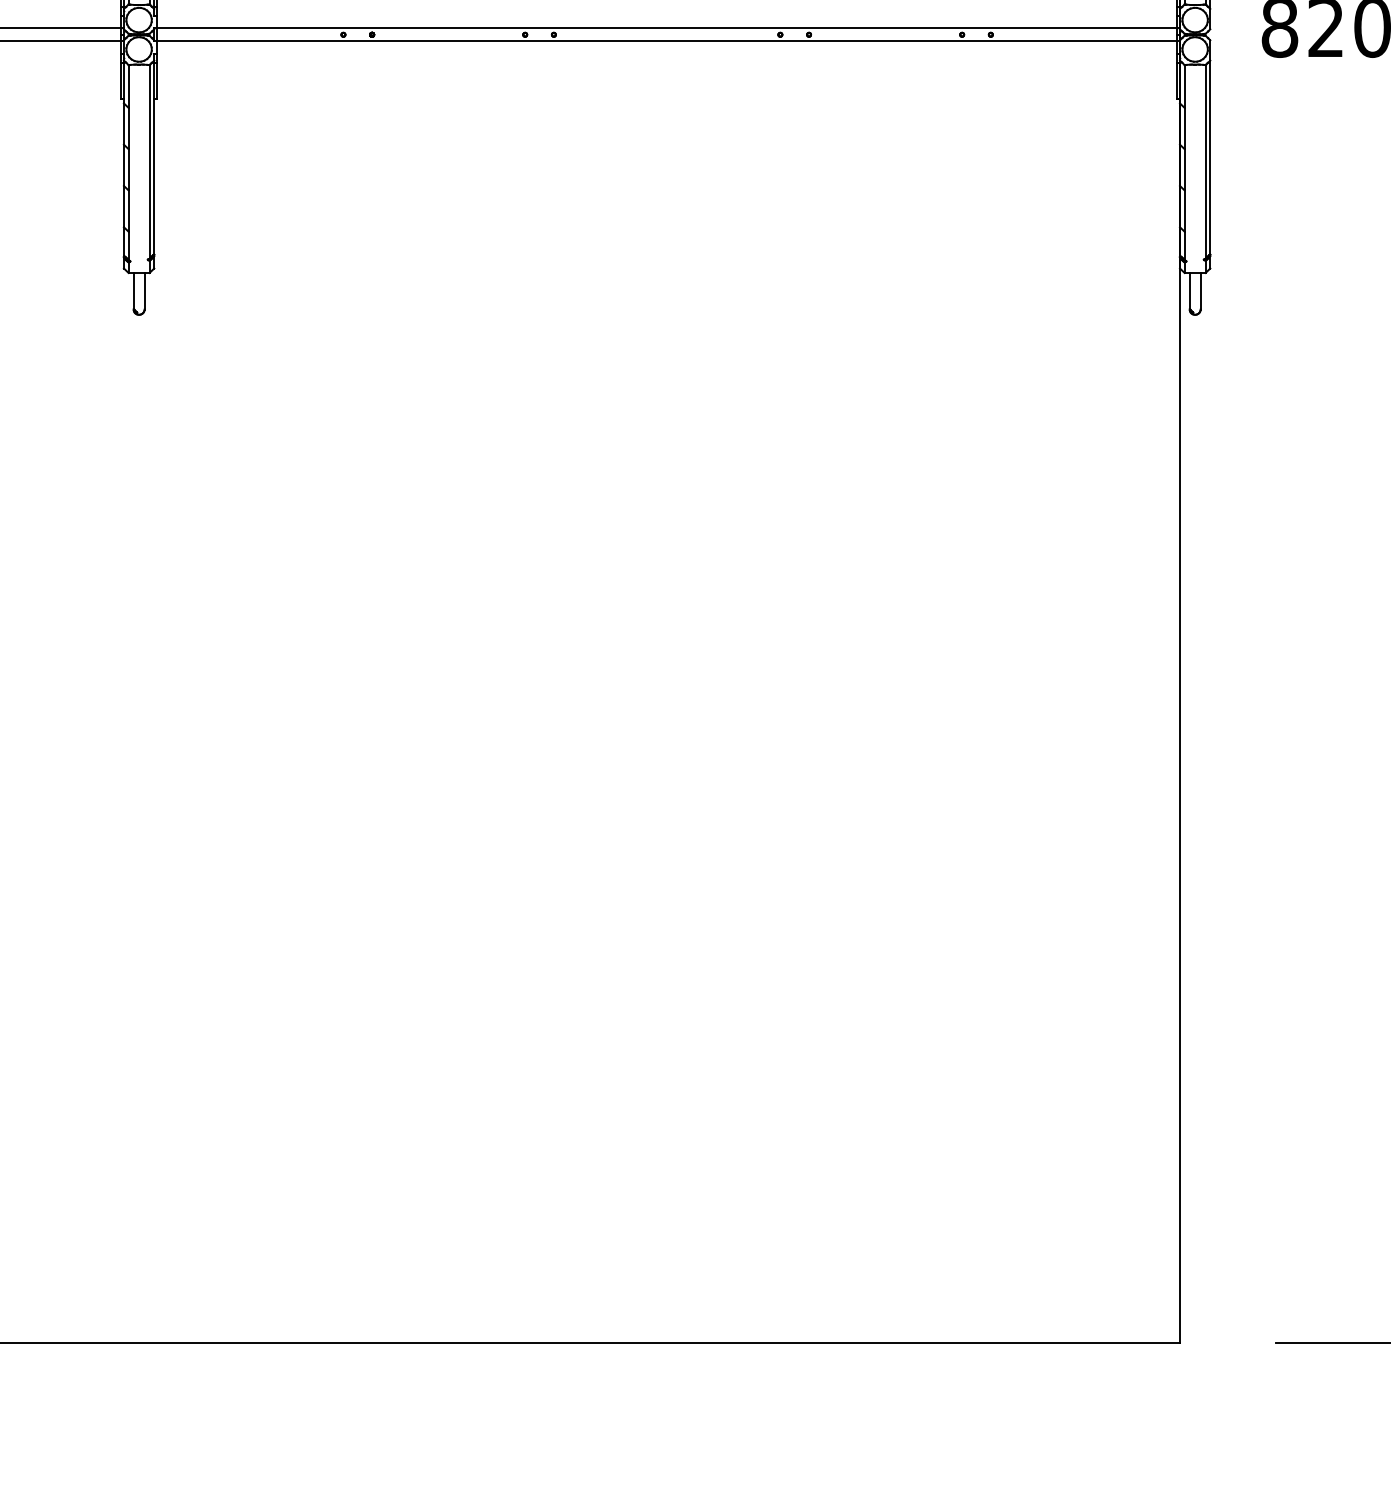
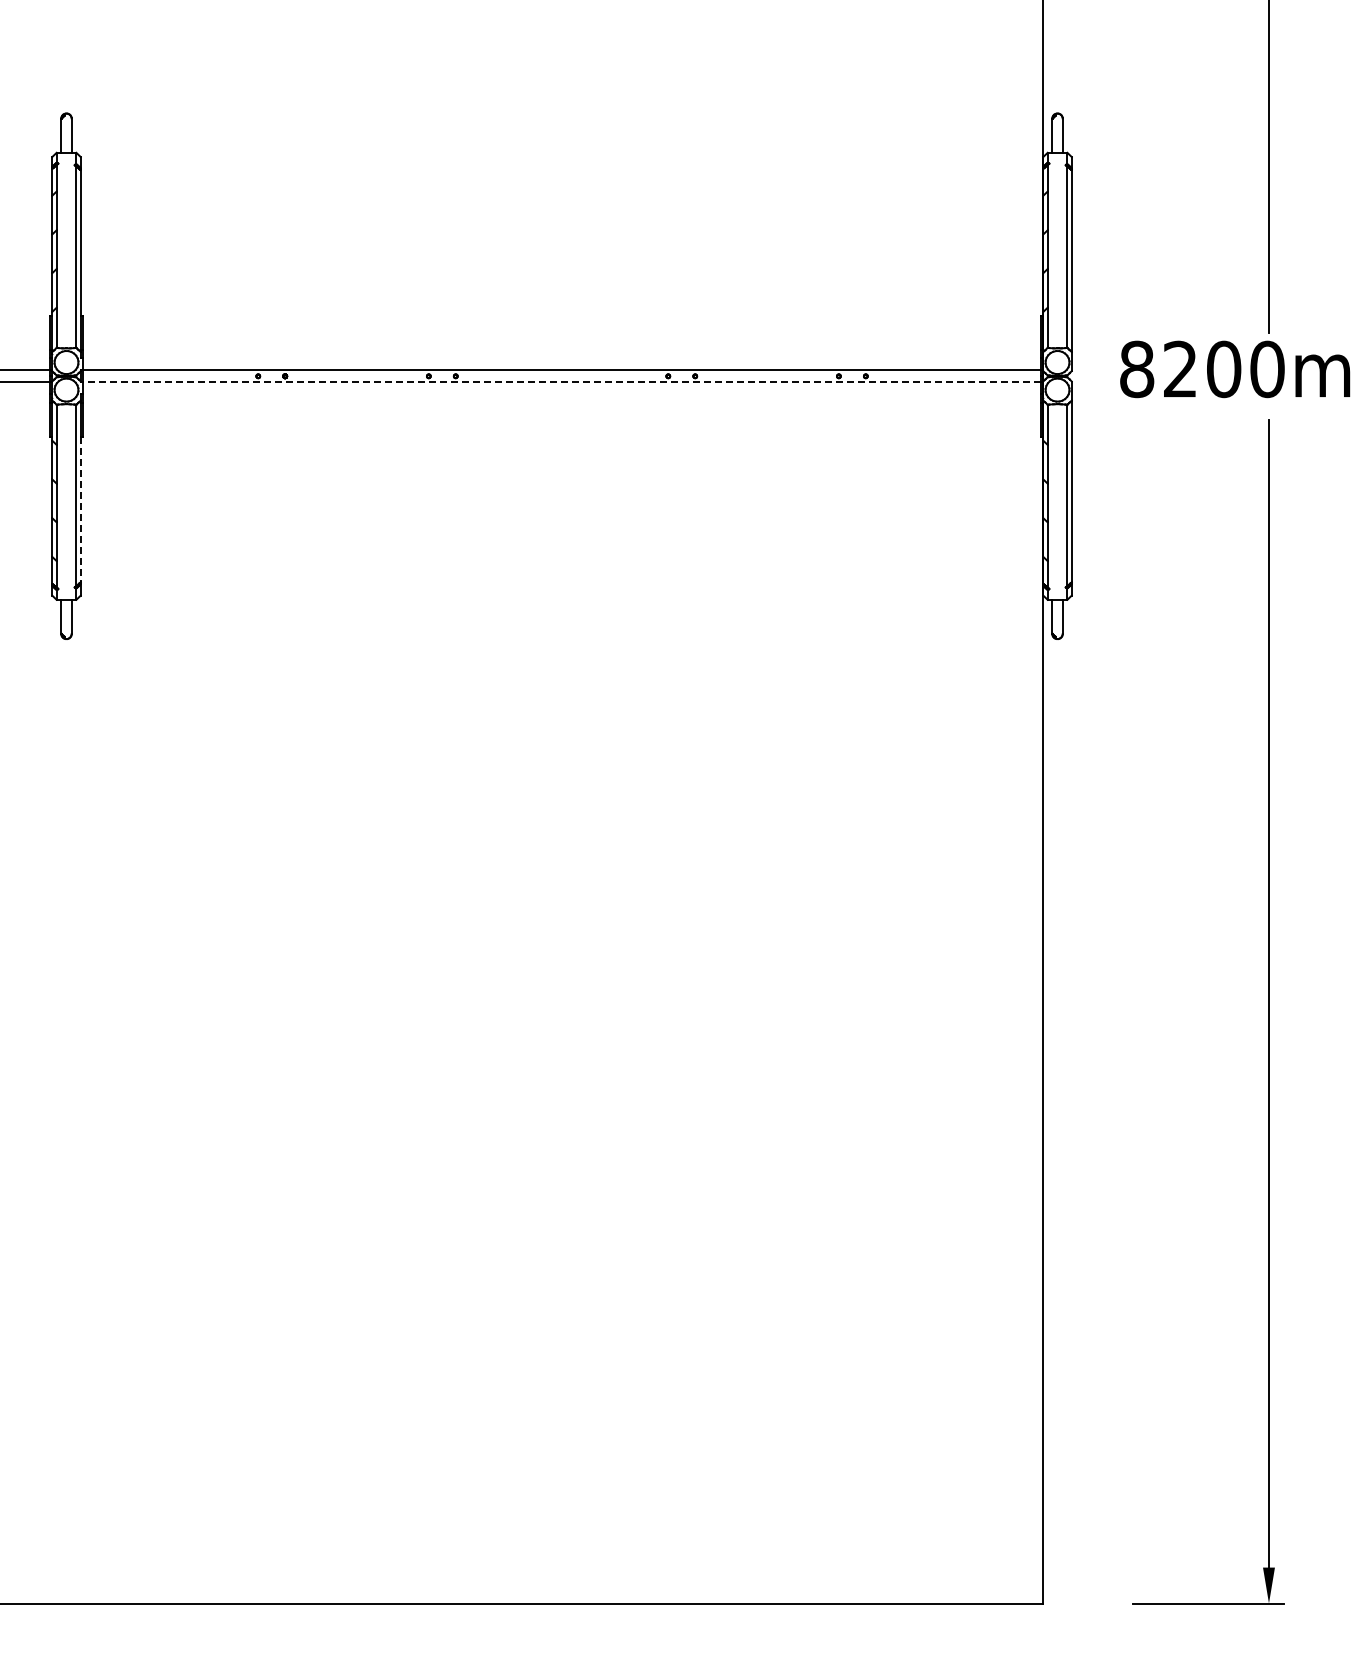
line: (667, 41) -> (562, 382), solid -> dashed
line: (154, 176) -> (80, 509), solid -> dashed

